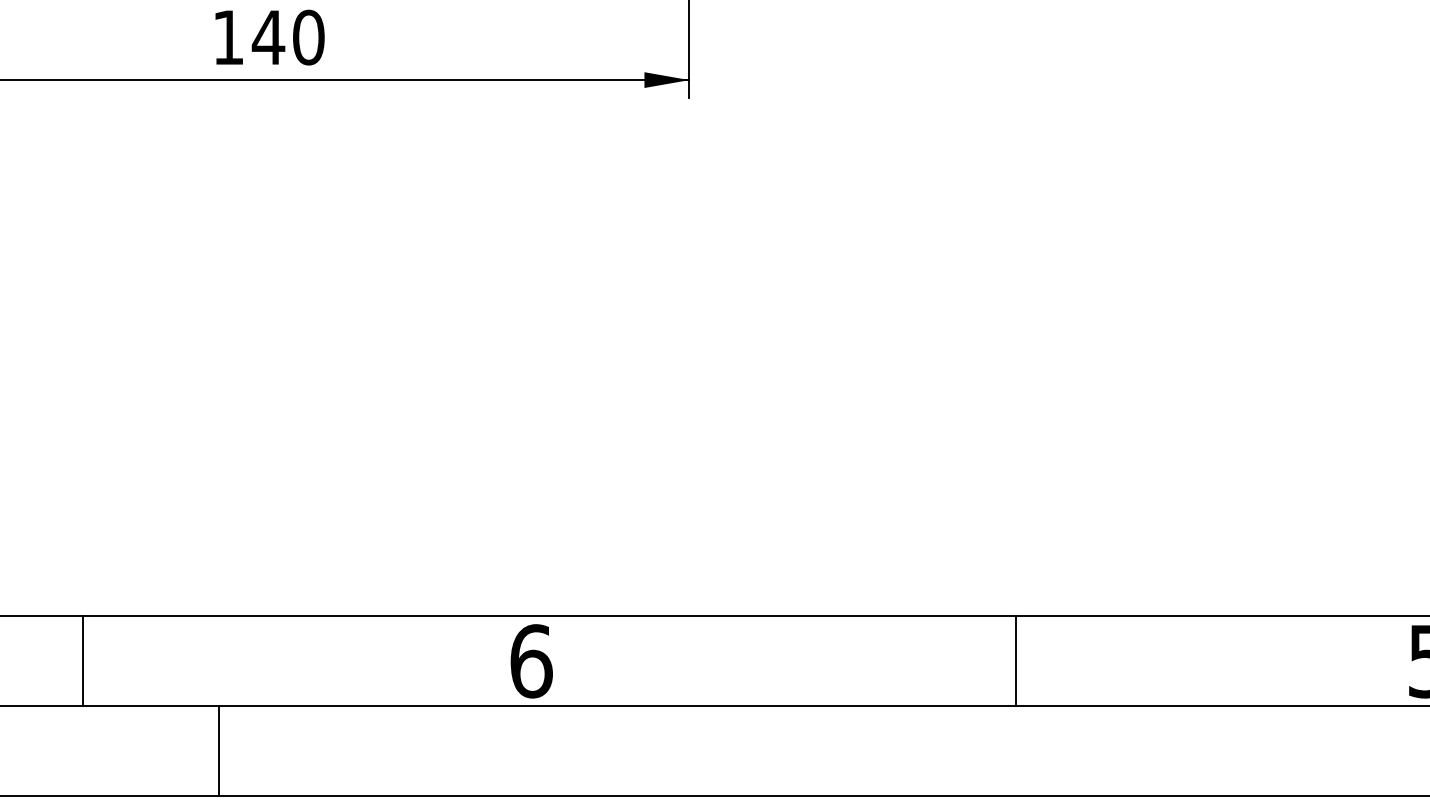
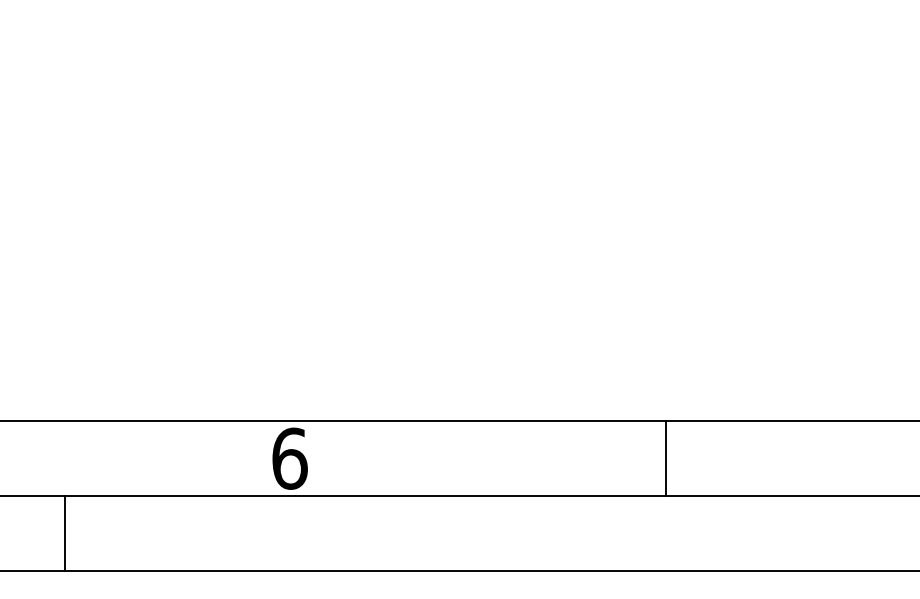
line: (1015, 661) -> (665, 458), moved
line: (219, 750) -> (64, 533), moved

